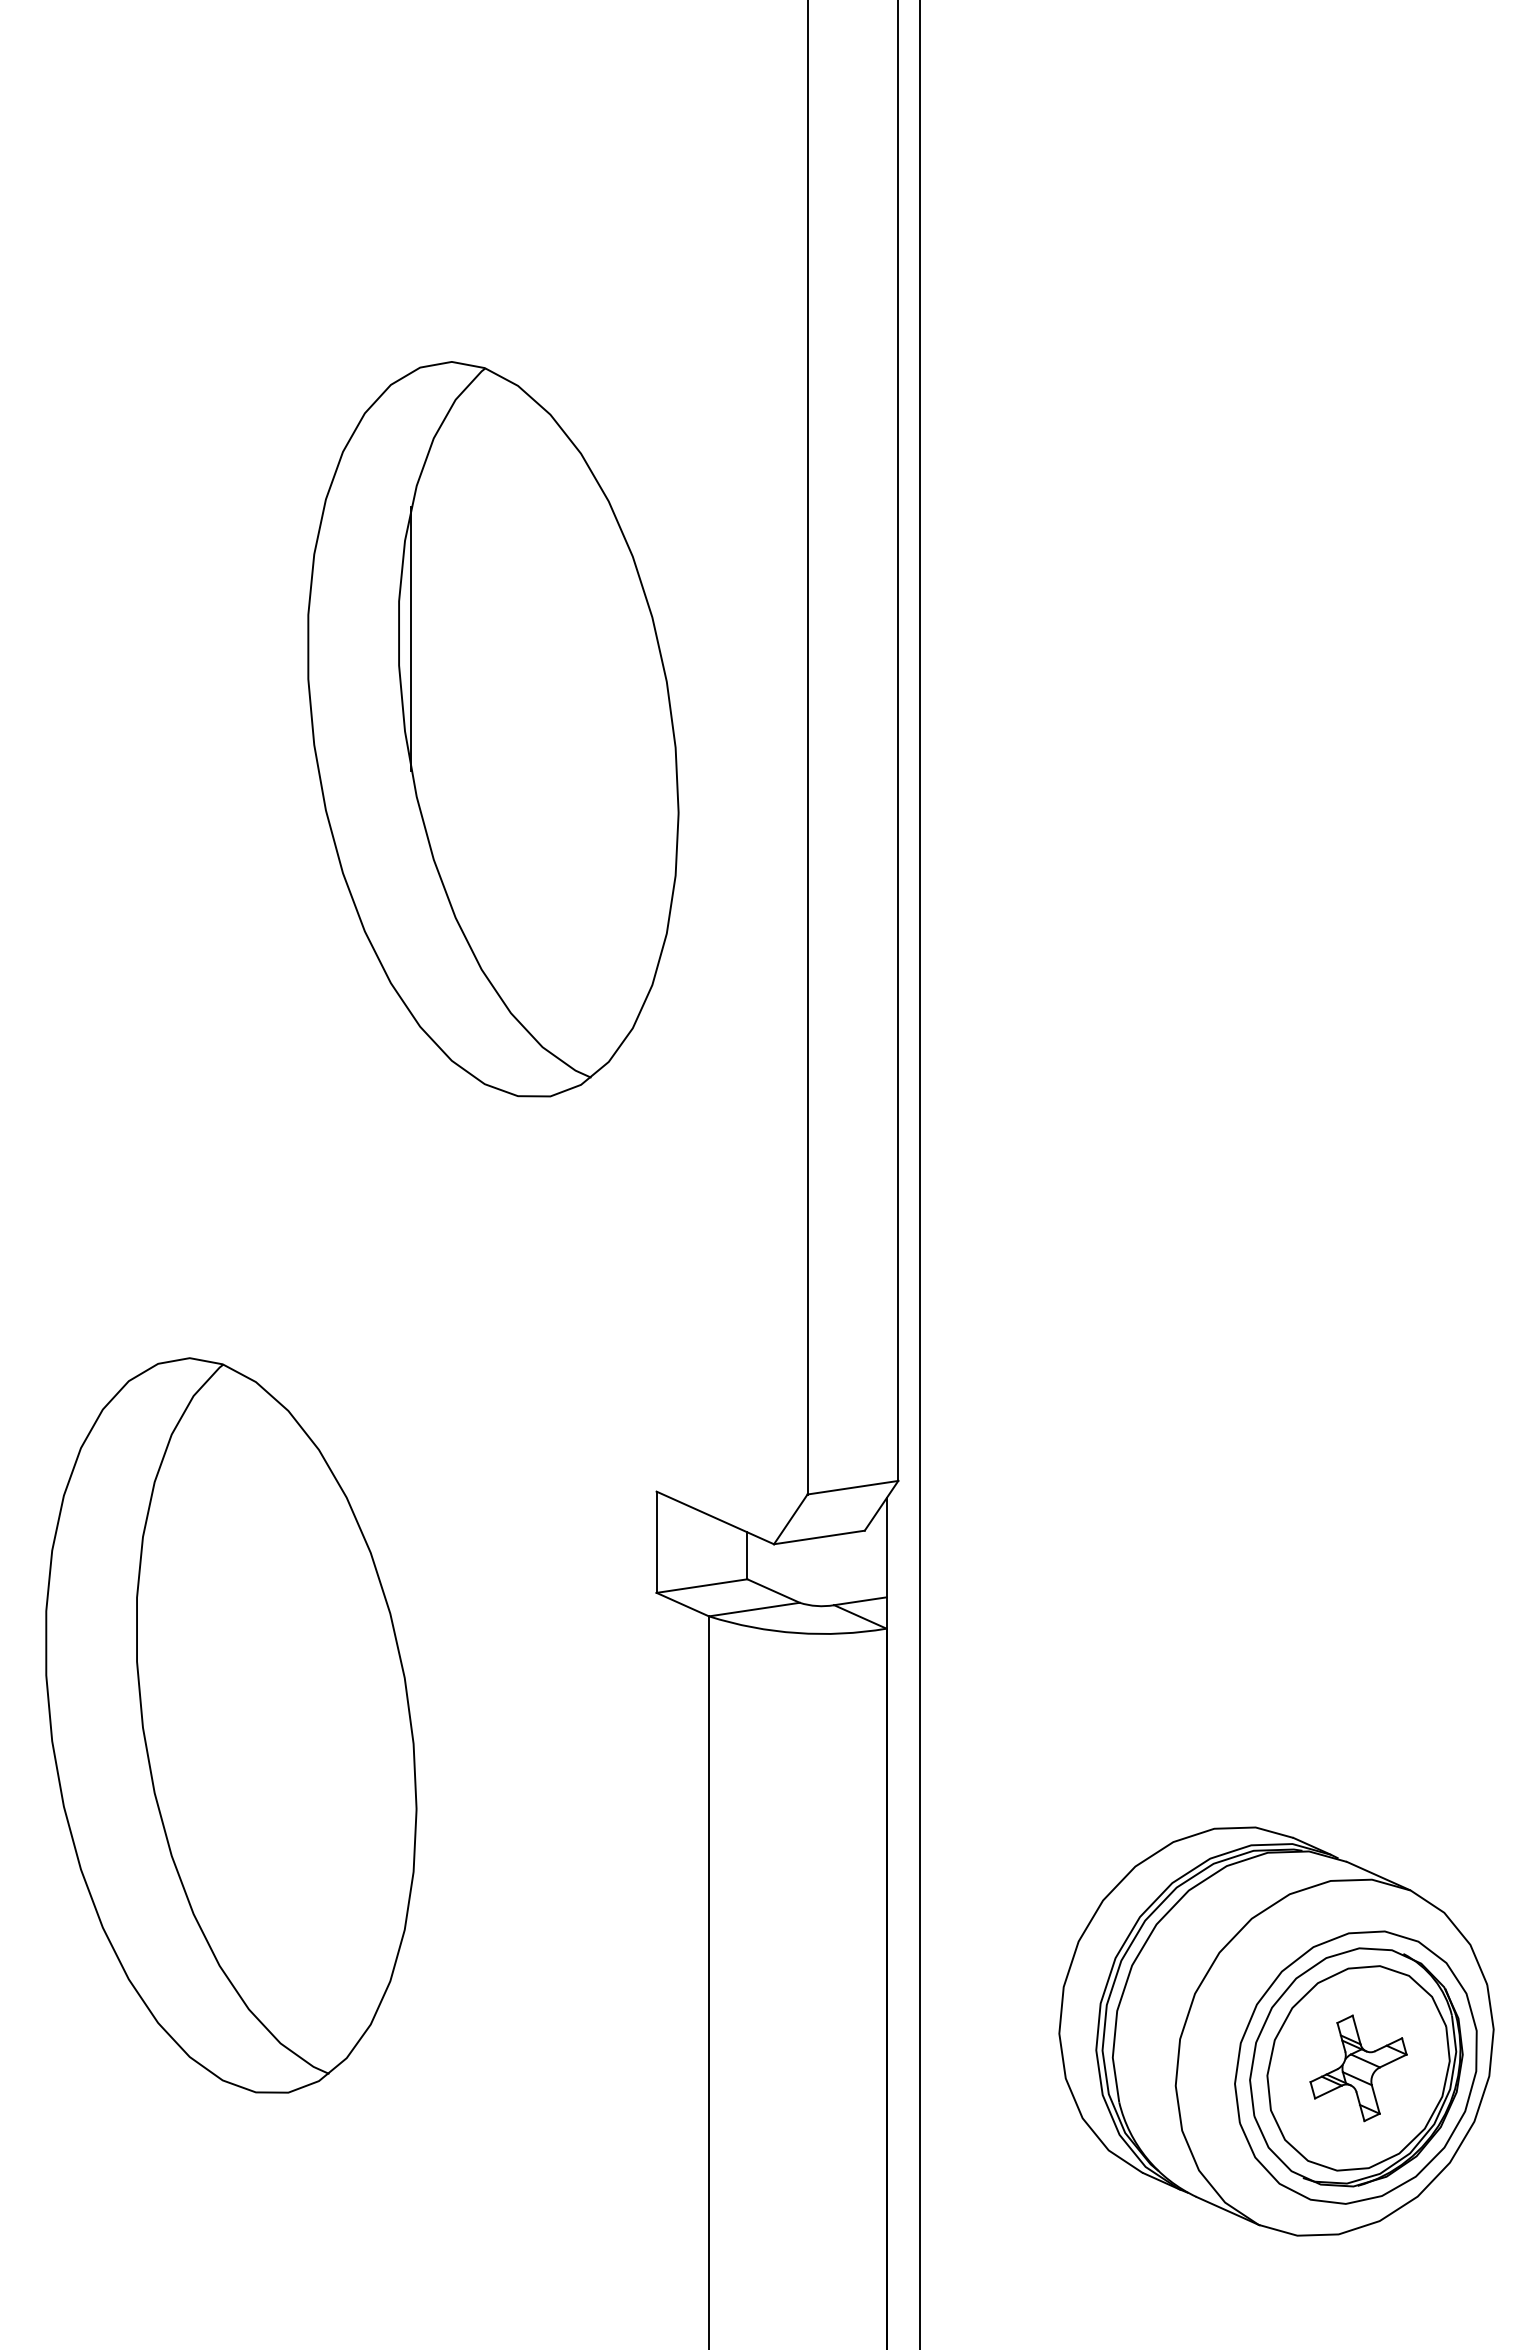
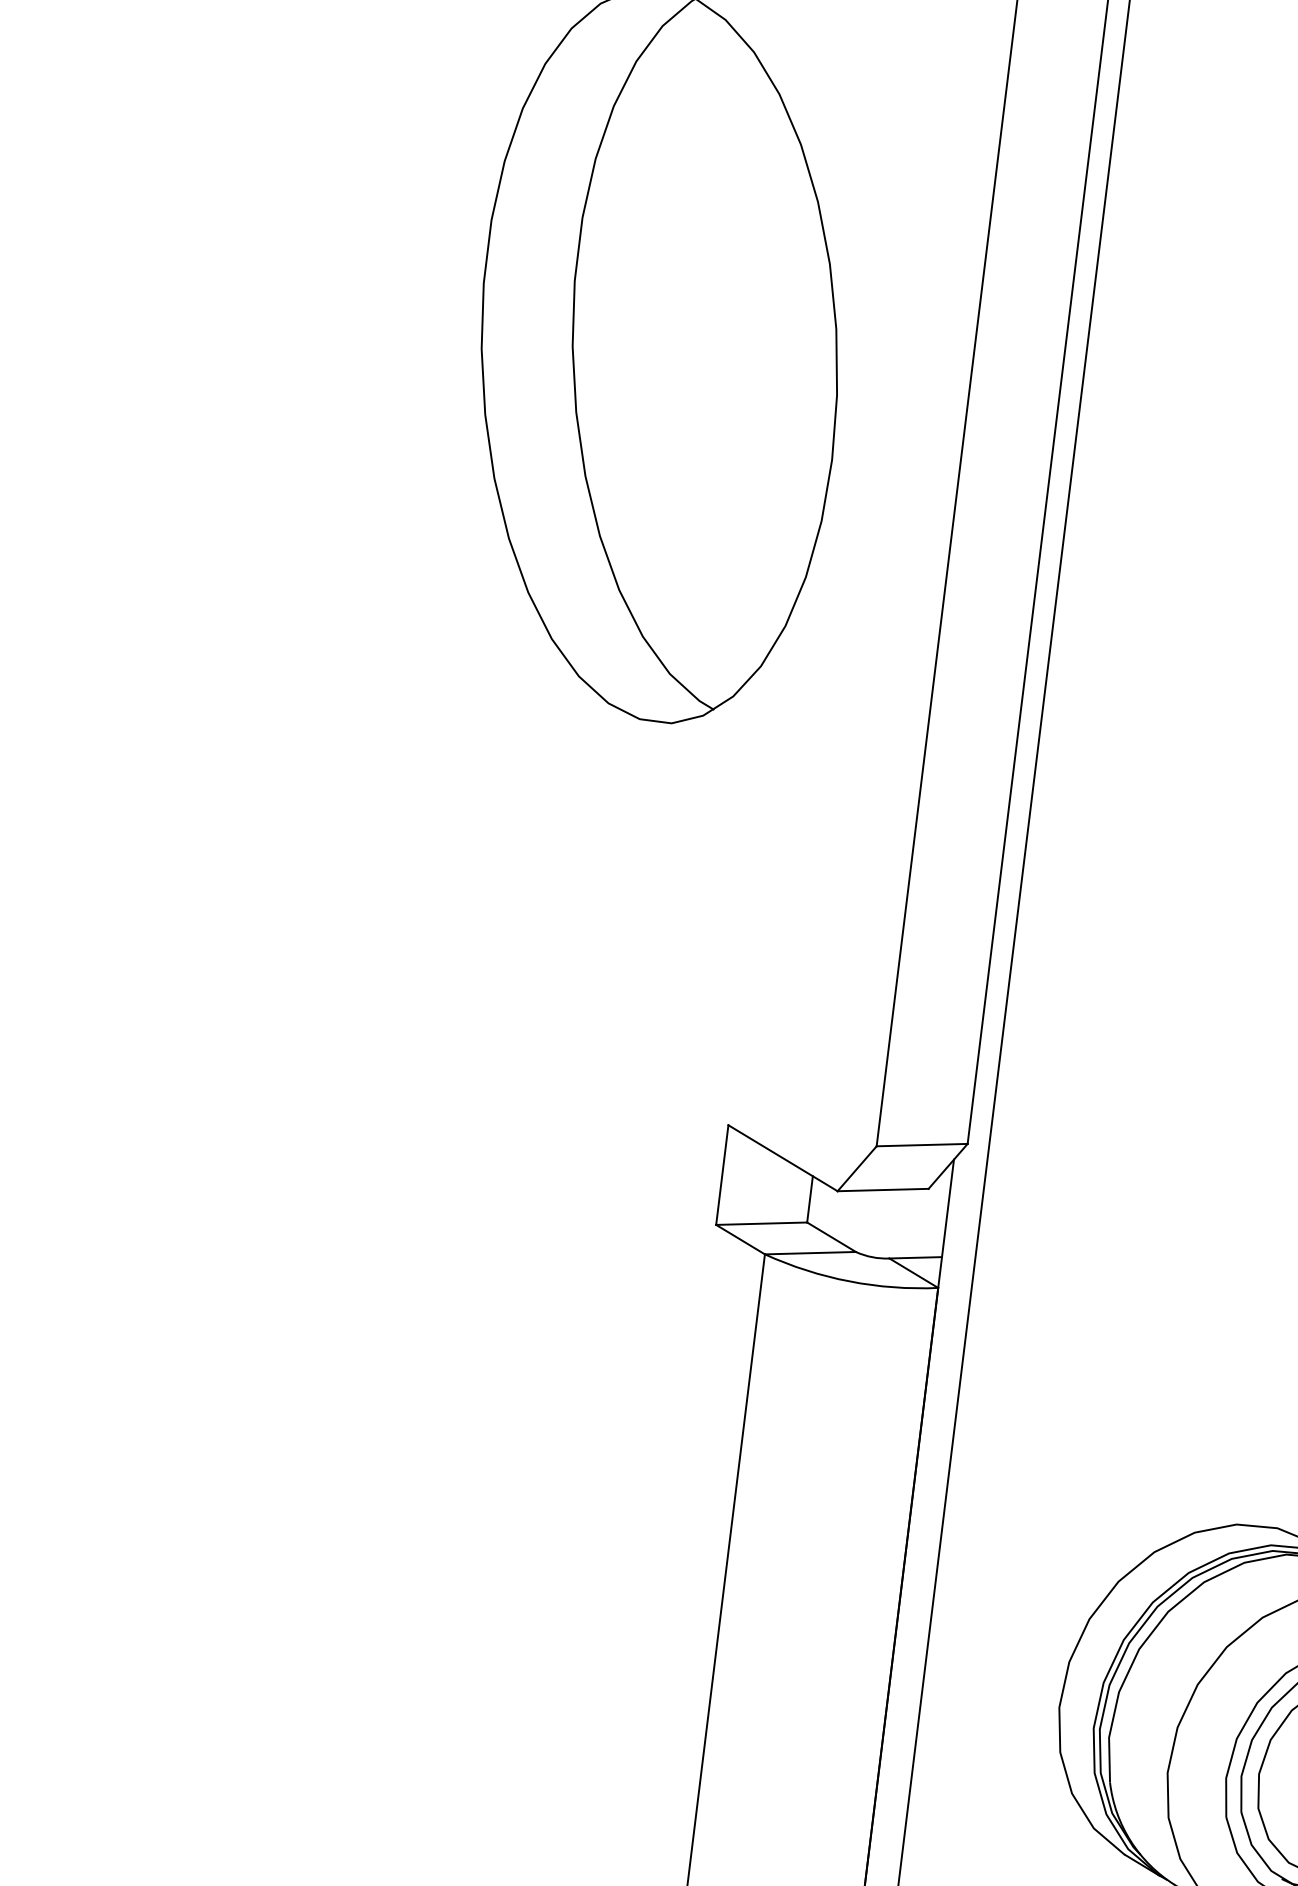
line: (411, 638) -> (590, 255), removed
part: (231, 1725) -> (281, 1304), removed

